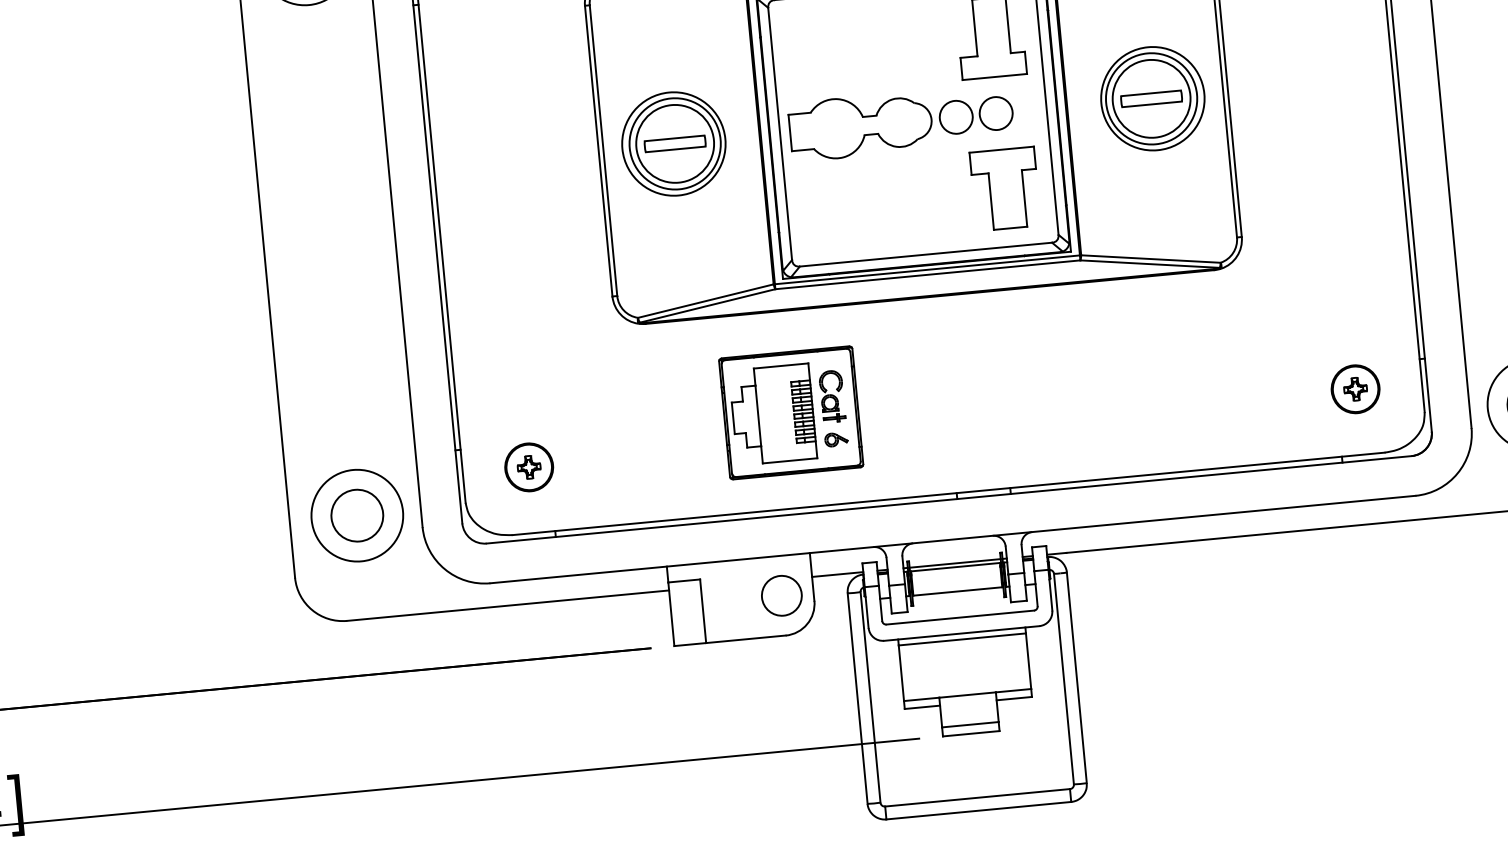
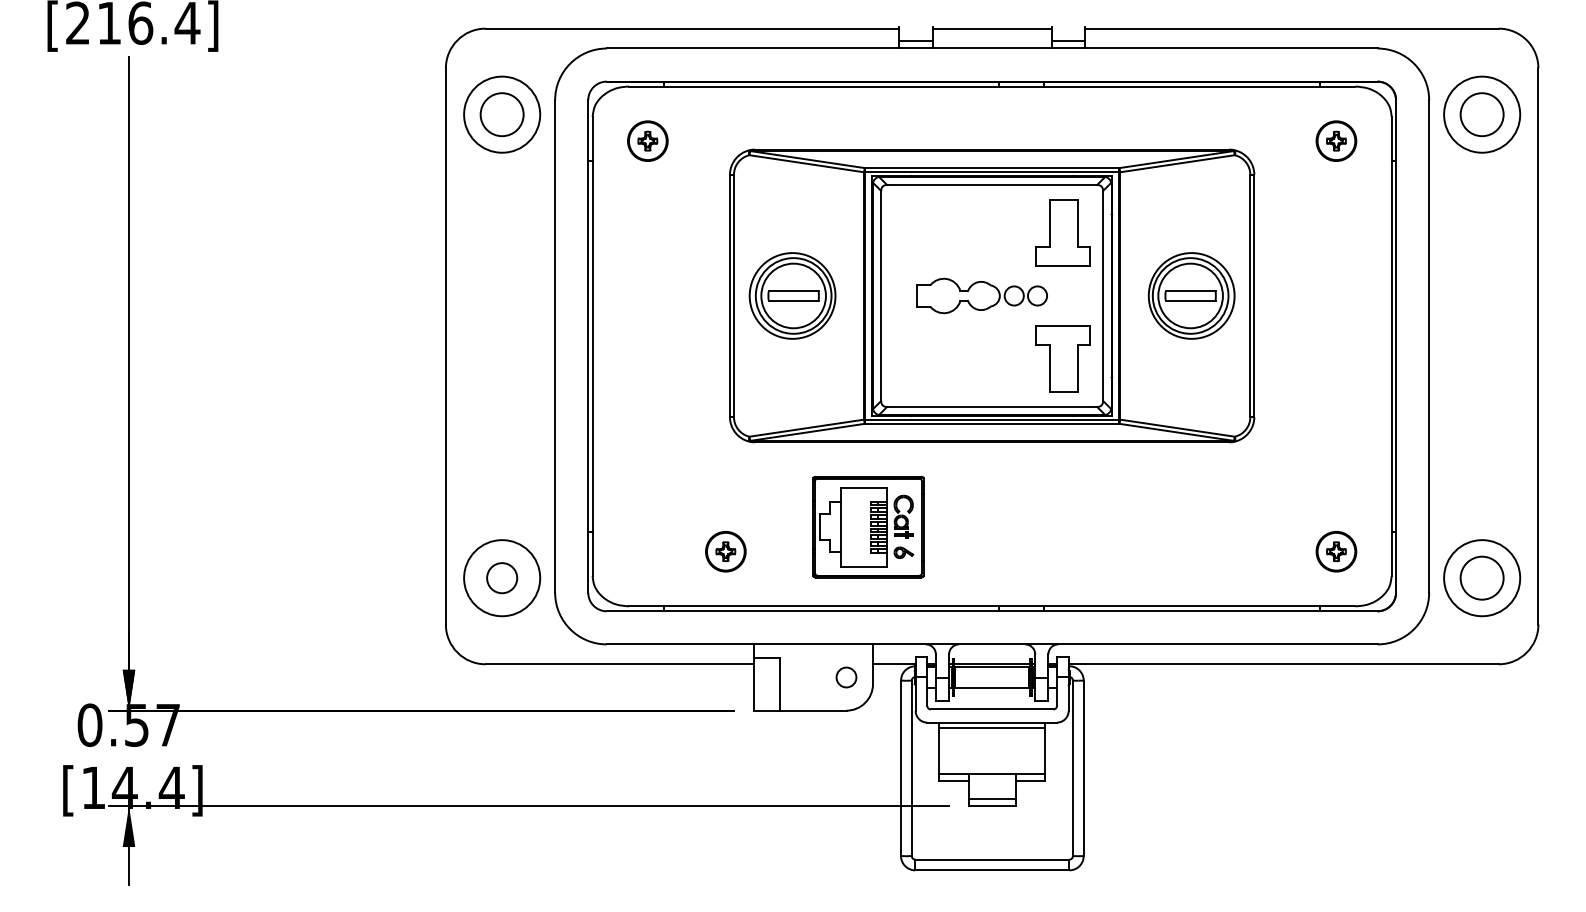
part: (901, 121) -> (982, 295), size x0.7
part: (528, 467) -> (725, 551), moved
circle: (356, 514) -> (501, 577), size x0.7
circle: (781, 595) -> (846, 677), size x0.6

